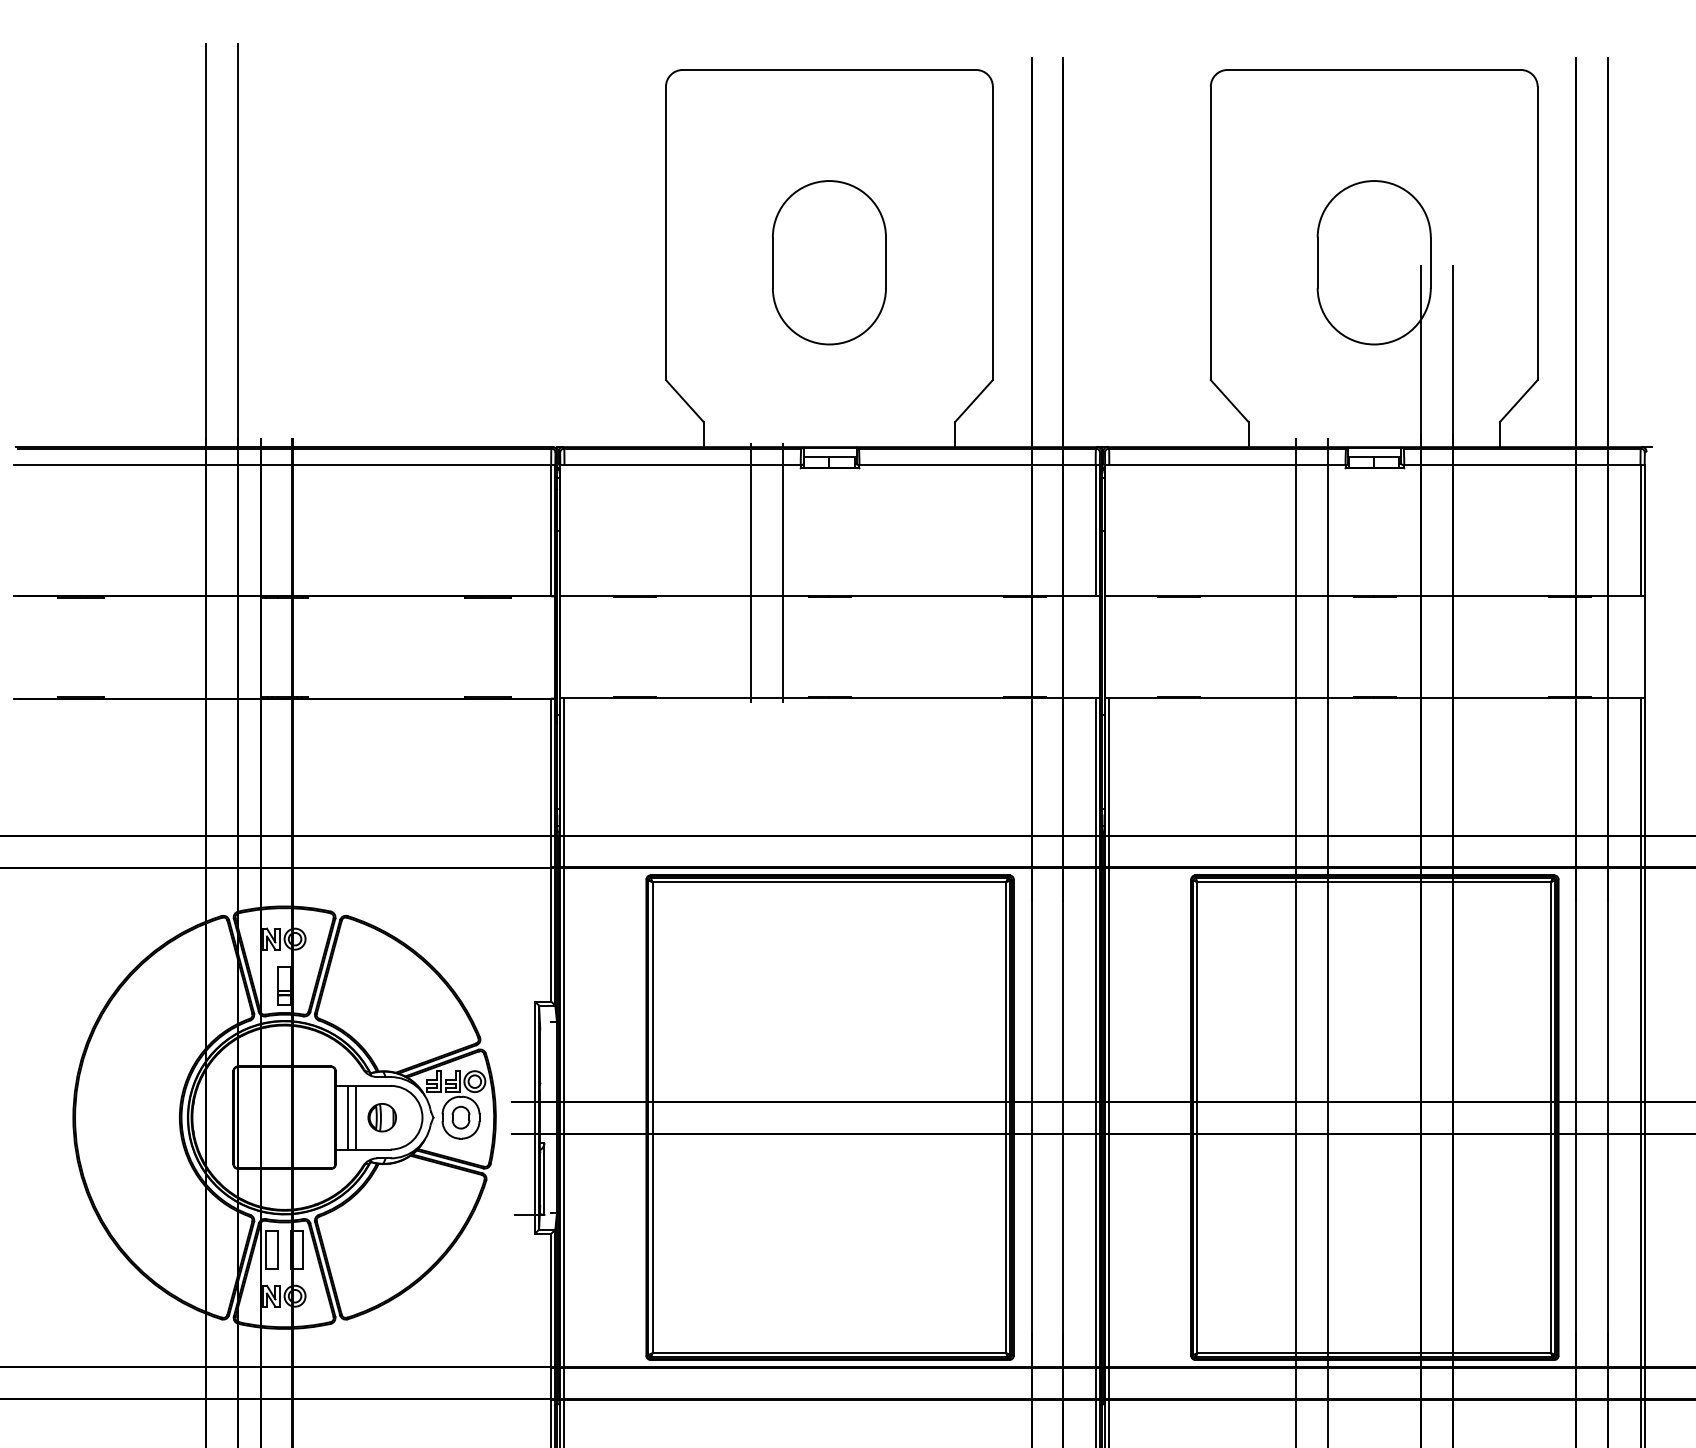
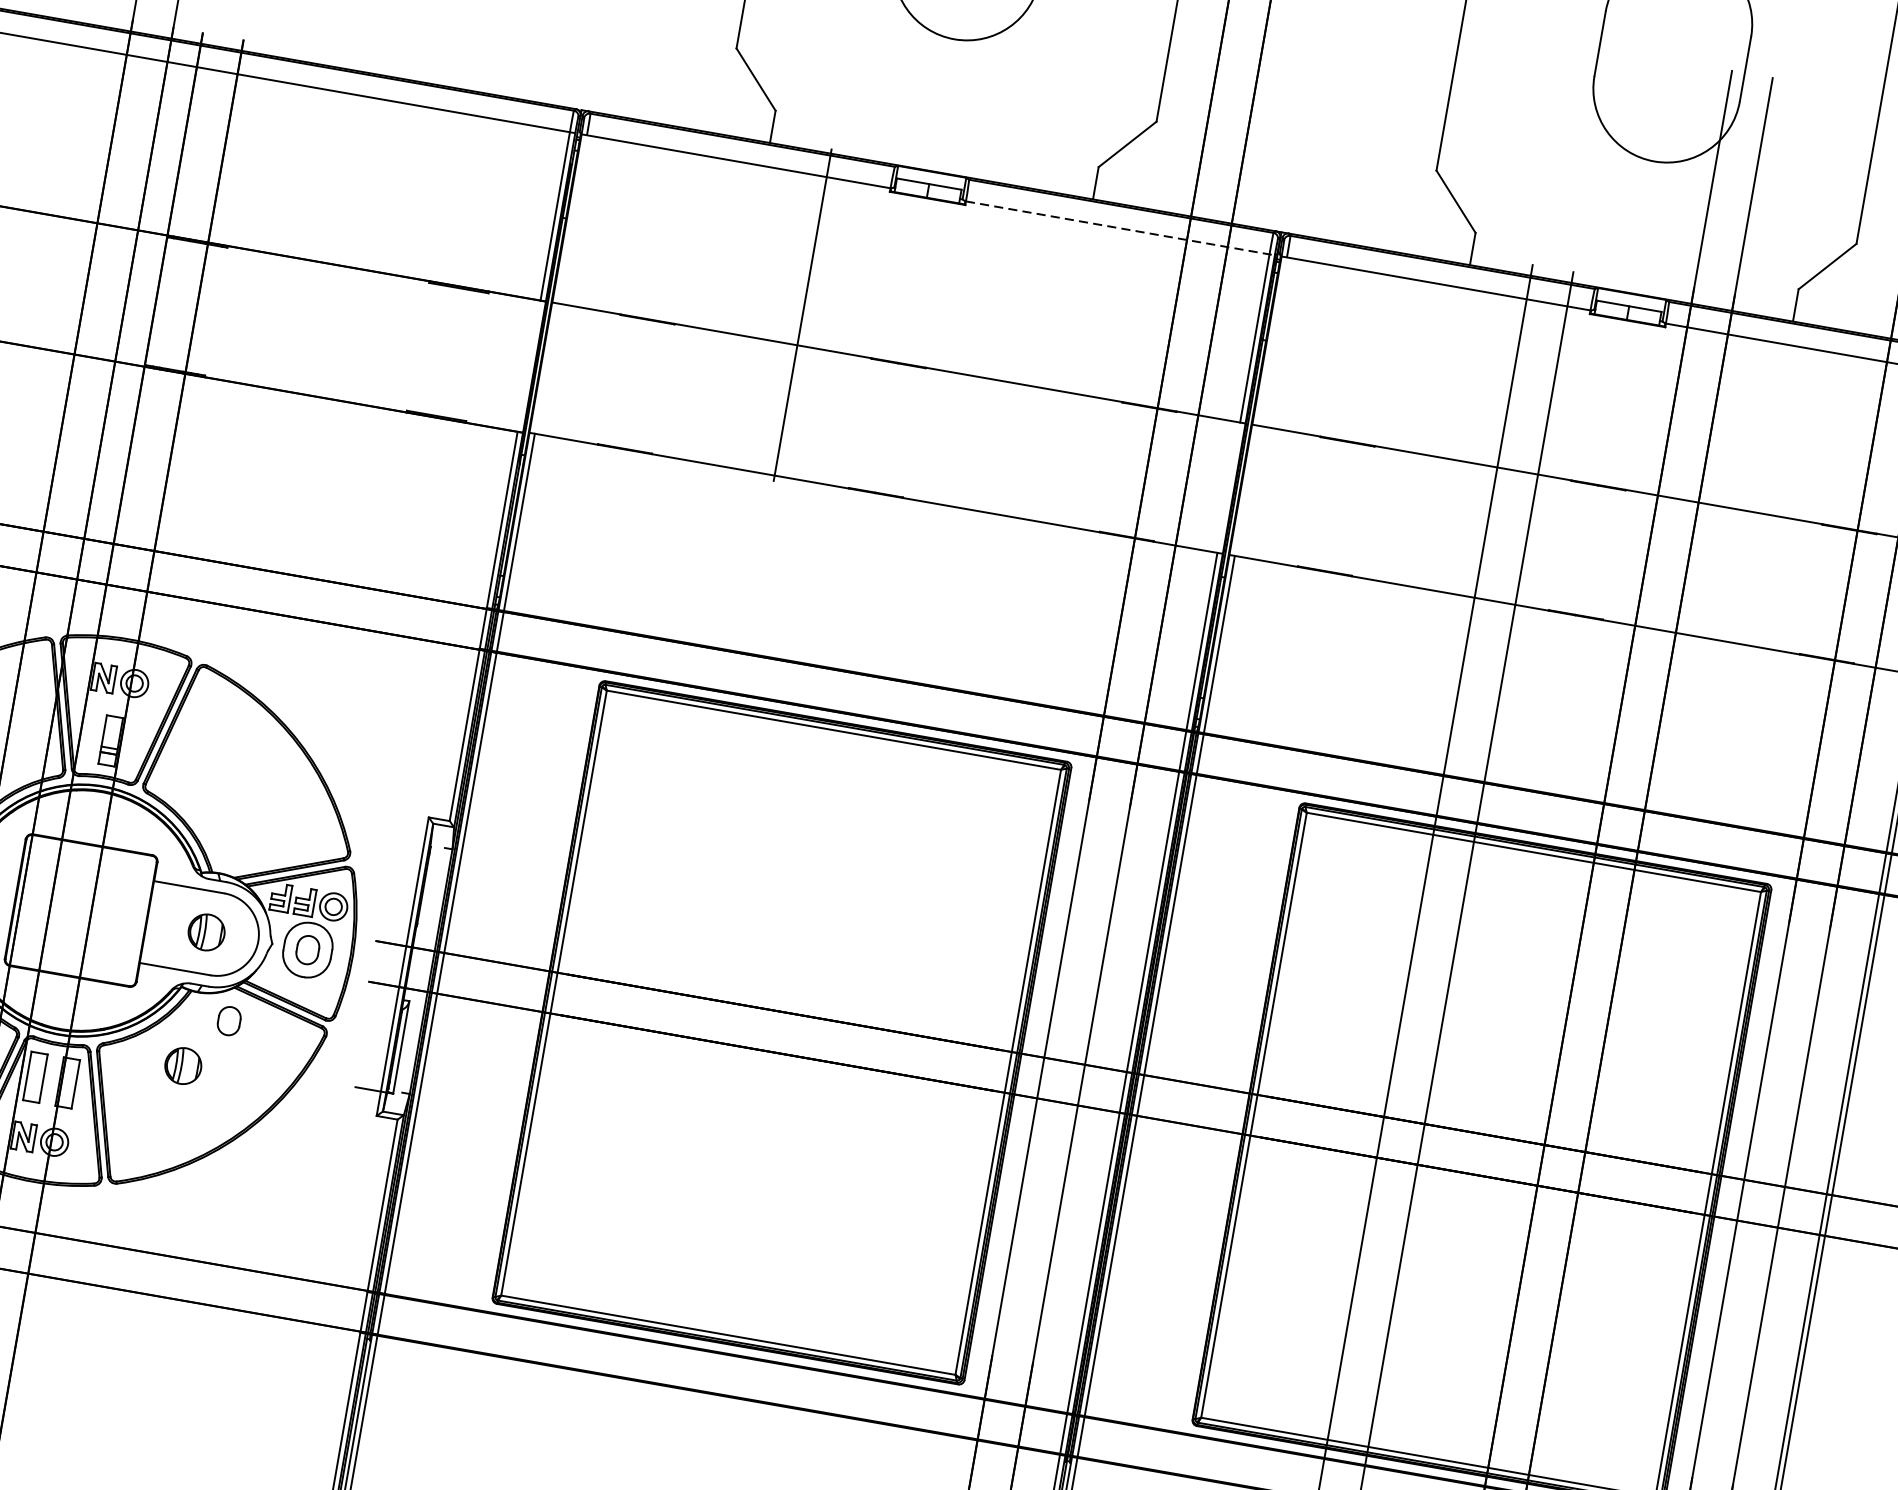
line: (980, 465) -> (1121, 228), solid -> dashed
line: (782, 572) -> (843, 321), removed
line: (347, 1117) -> (162, 924), removed
line: (356, 1117) -> (173, 926), removed
part: (410, 1181) -> (228, 1020), added
part: (381, 1221) -> (182, 1065), added

